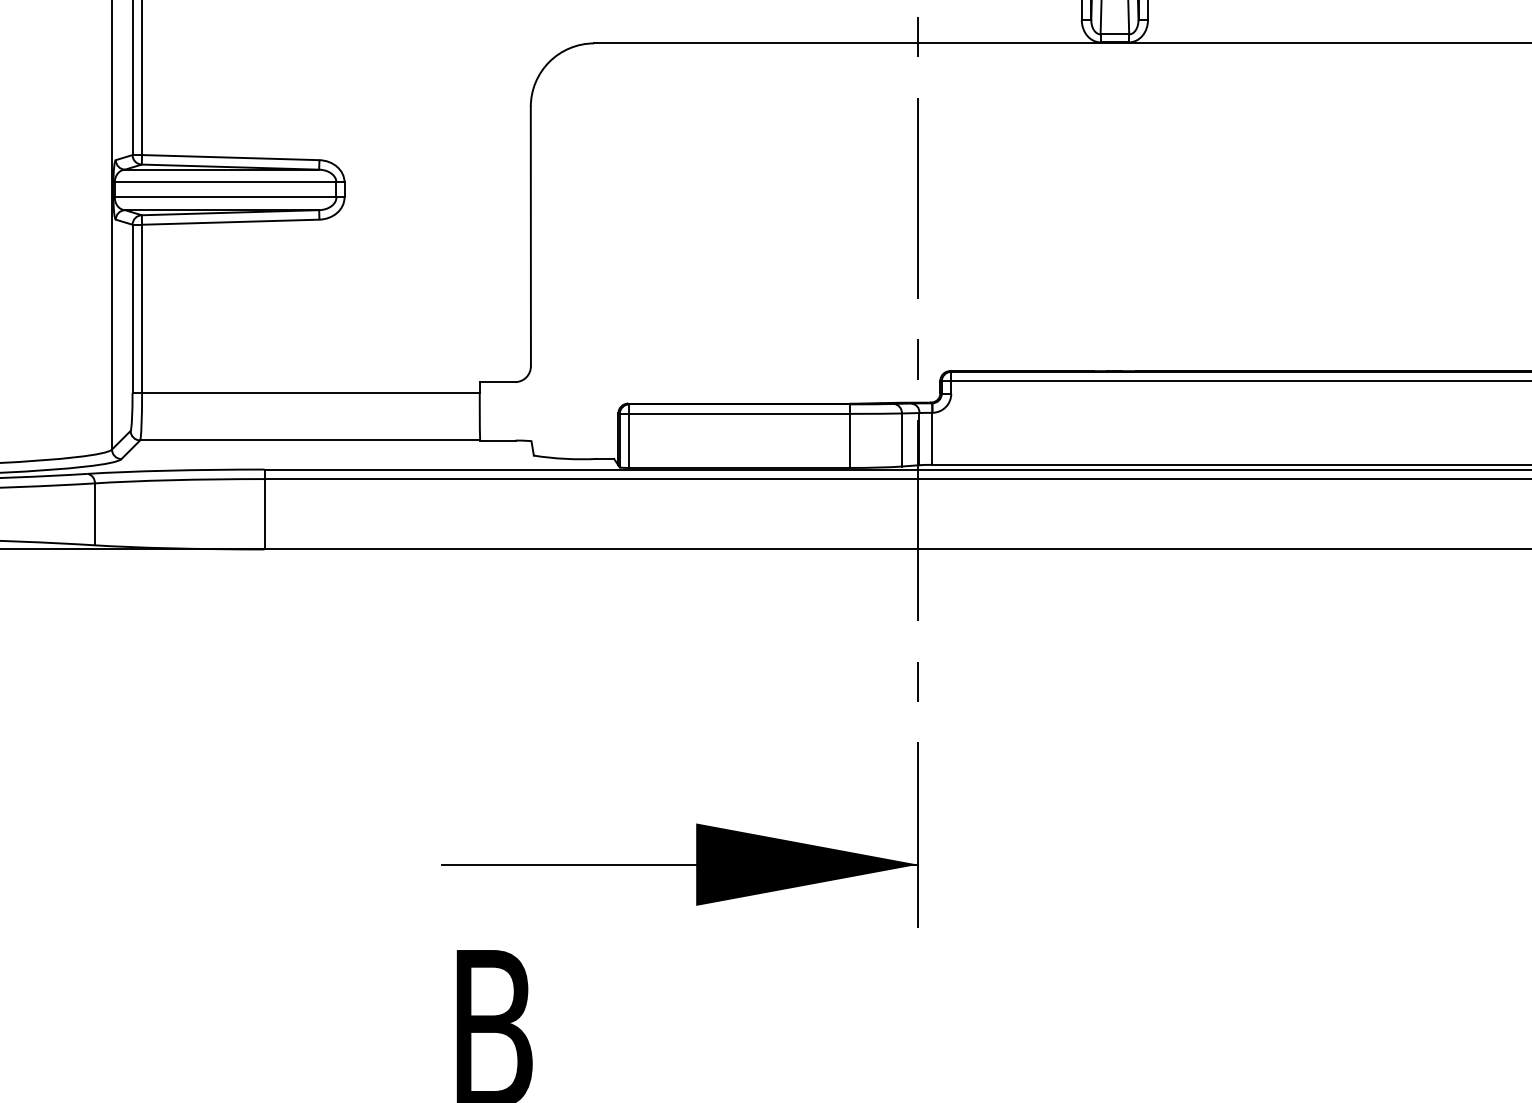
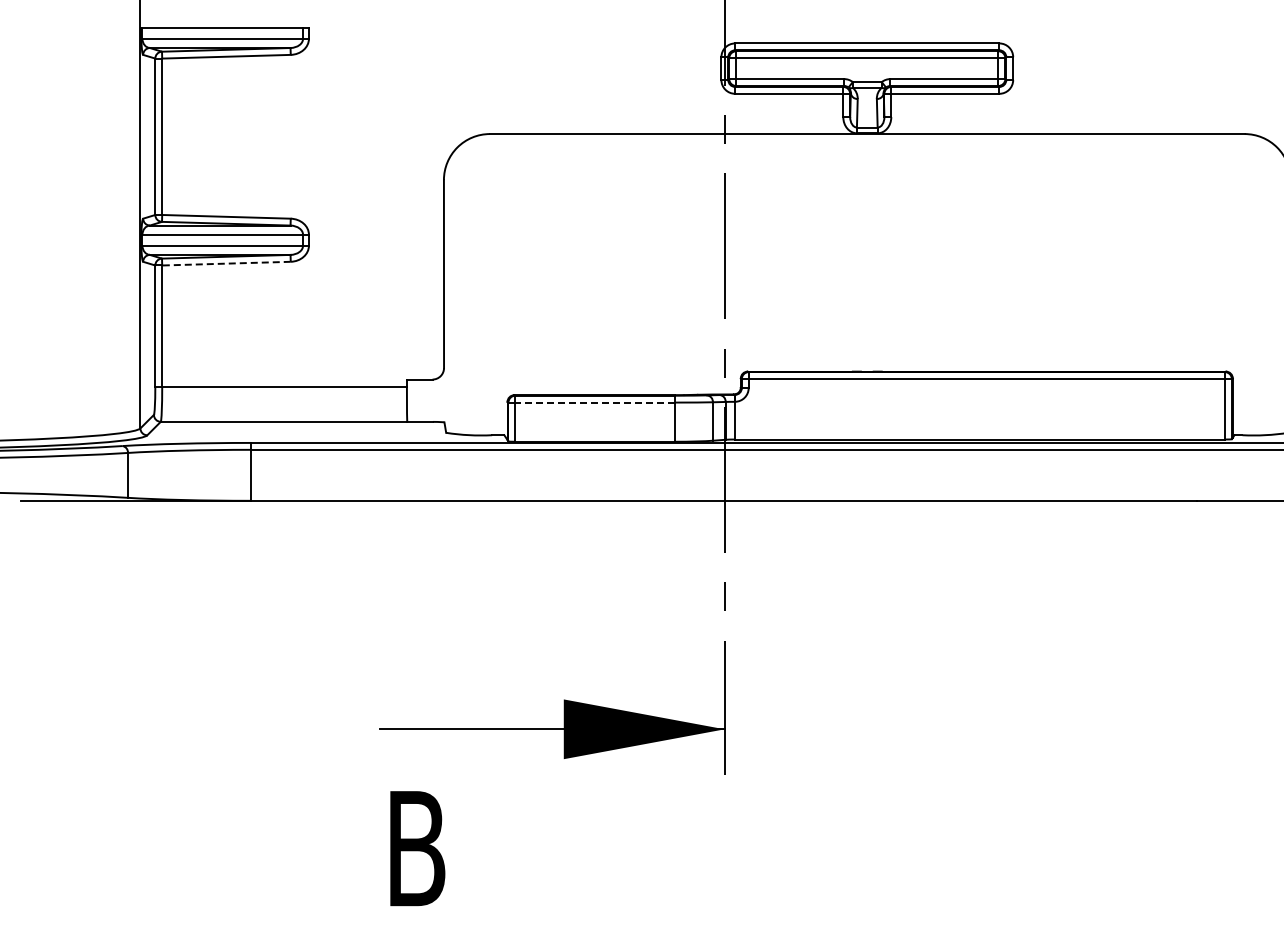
line: (229, 222) -> (225, 263), solid -> dashed
line: (739, 413) -> (595, 402), solid -> dashed

